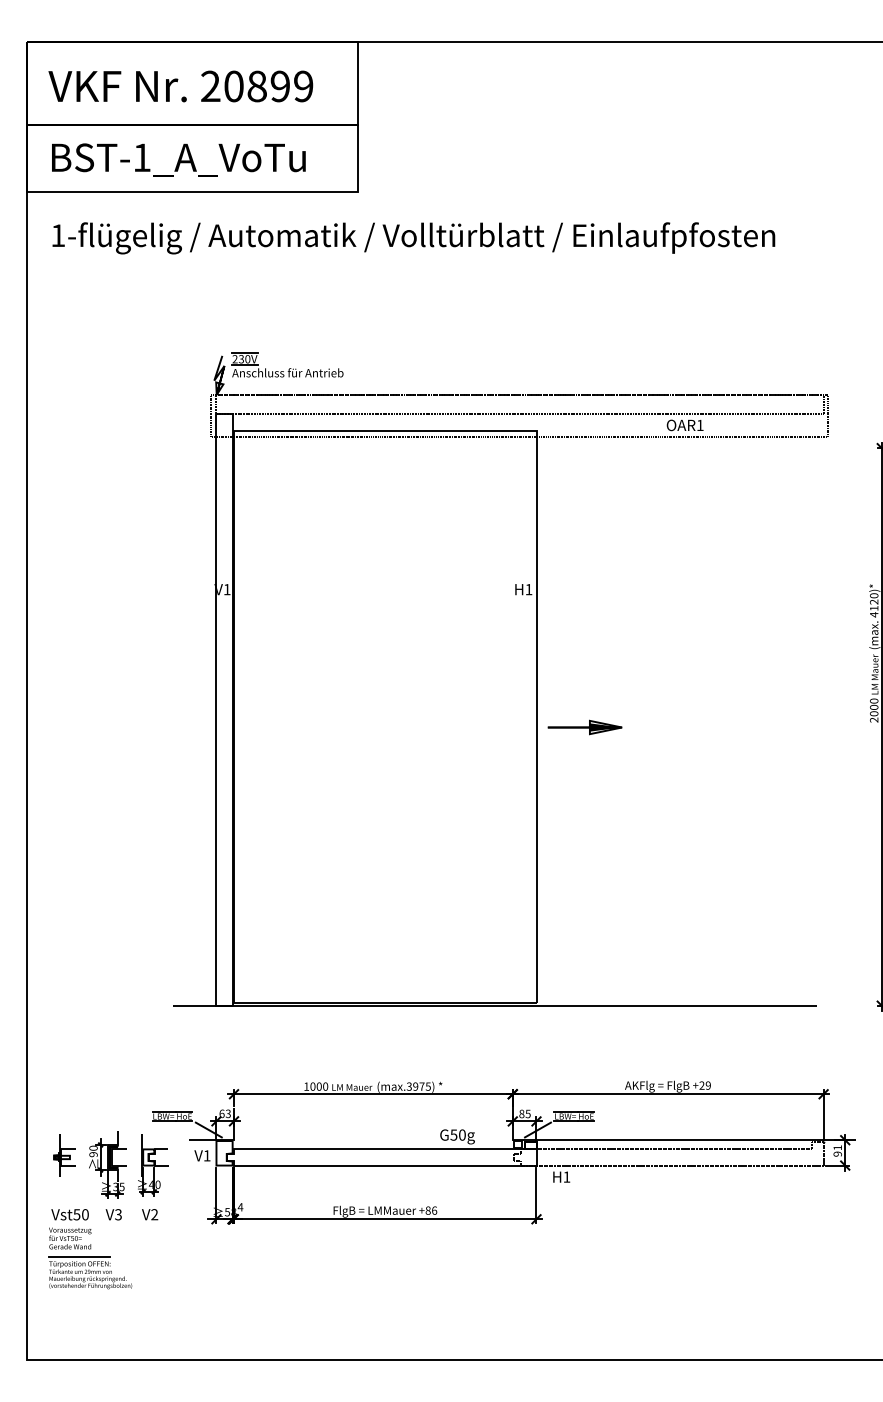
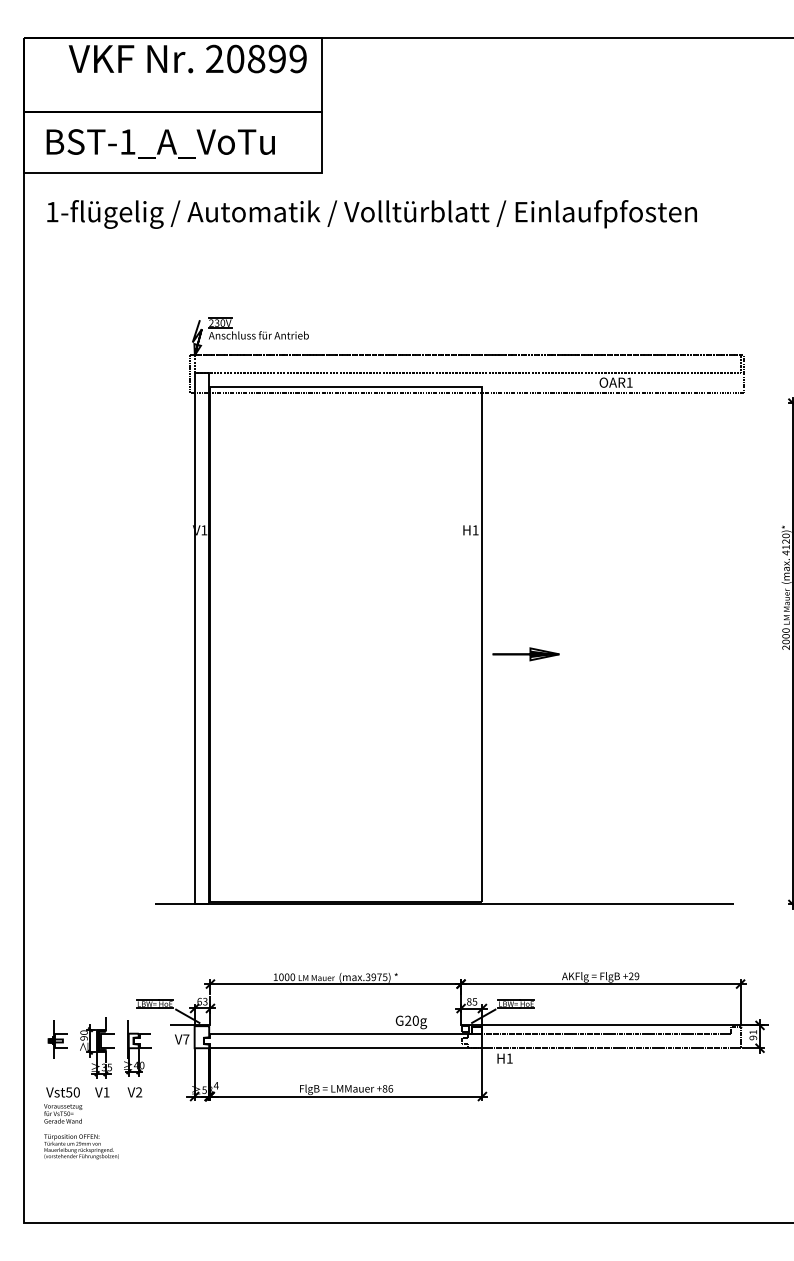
text: (180, 86) -> (187, 59), moved
text: (453, 1134) -> (407, 1020), G50g -> G20g
text: (206, 1155) -> (185, 1039), V1 -> V7
text: (118, 1214) -> (106, 1092), V3 -> V1
line: (79, 1256) -> (71, 1130), removed

